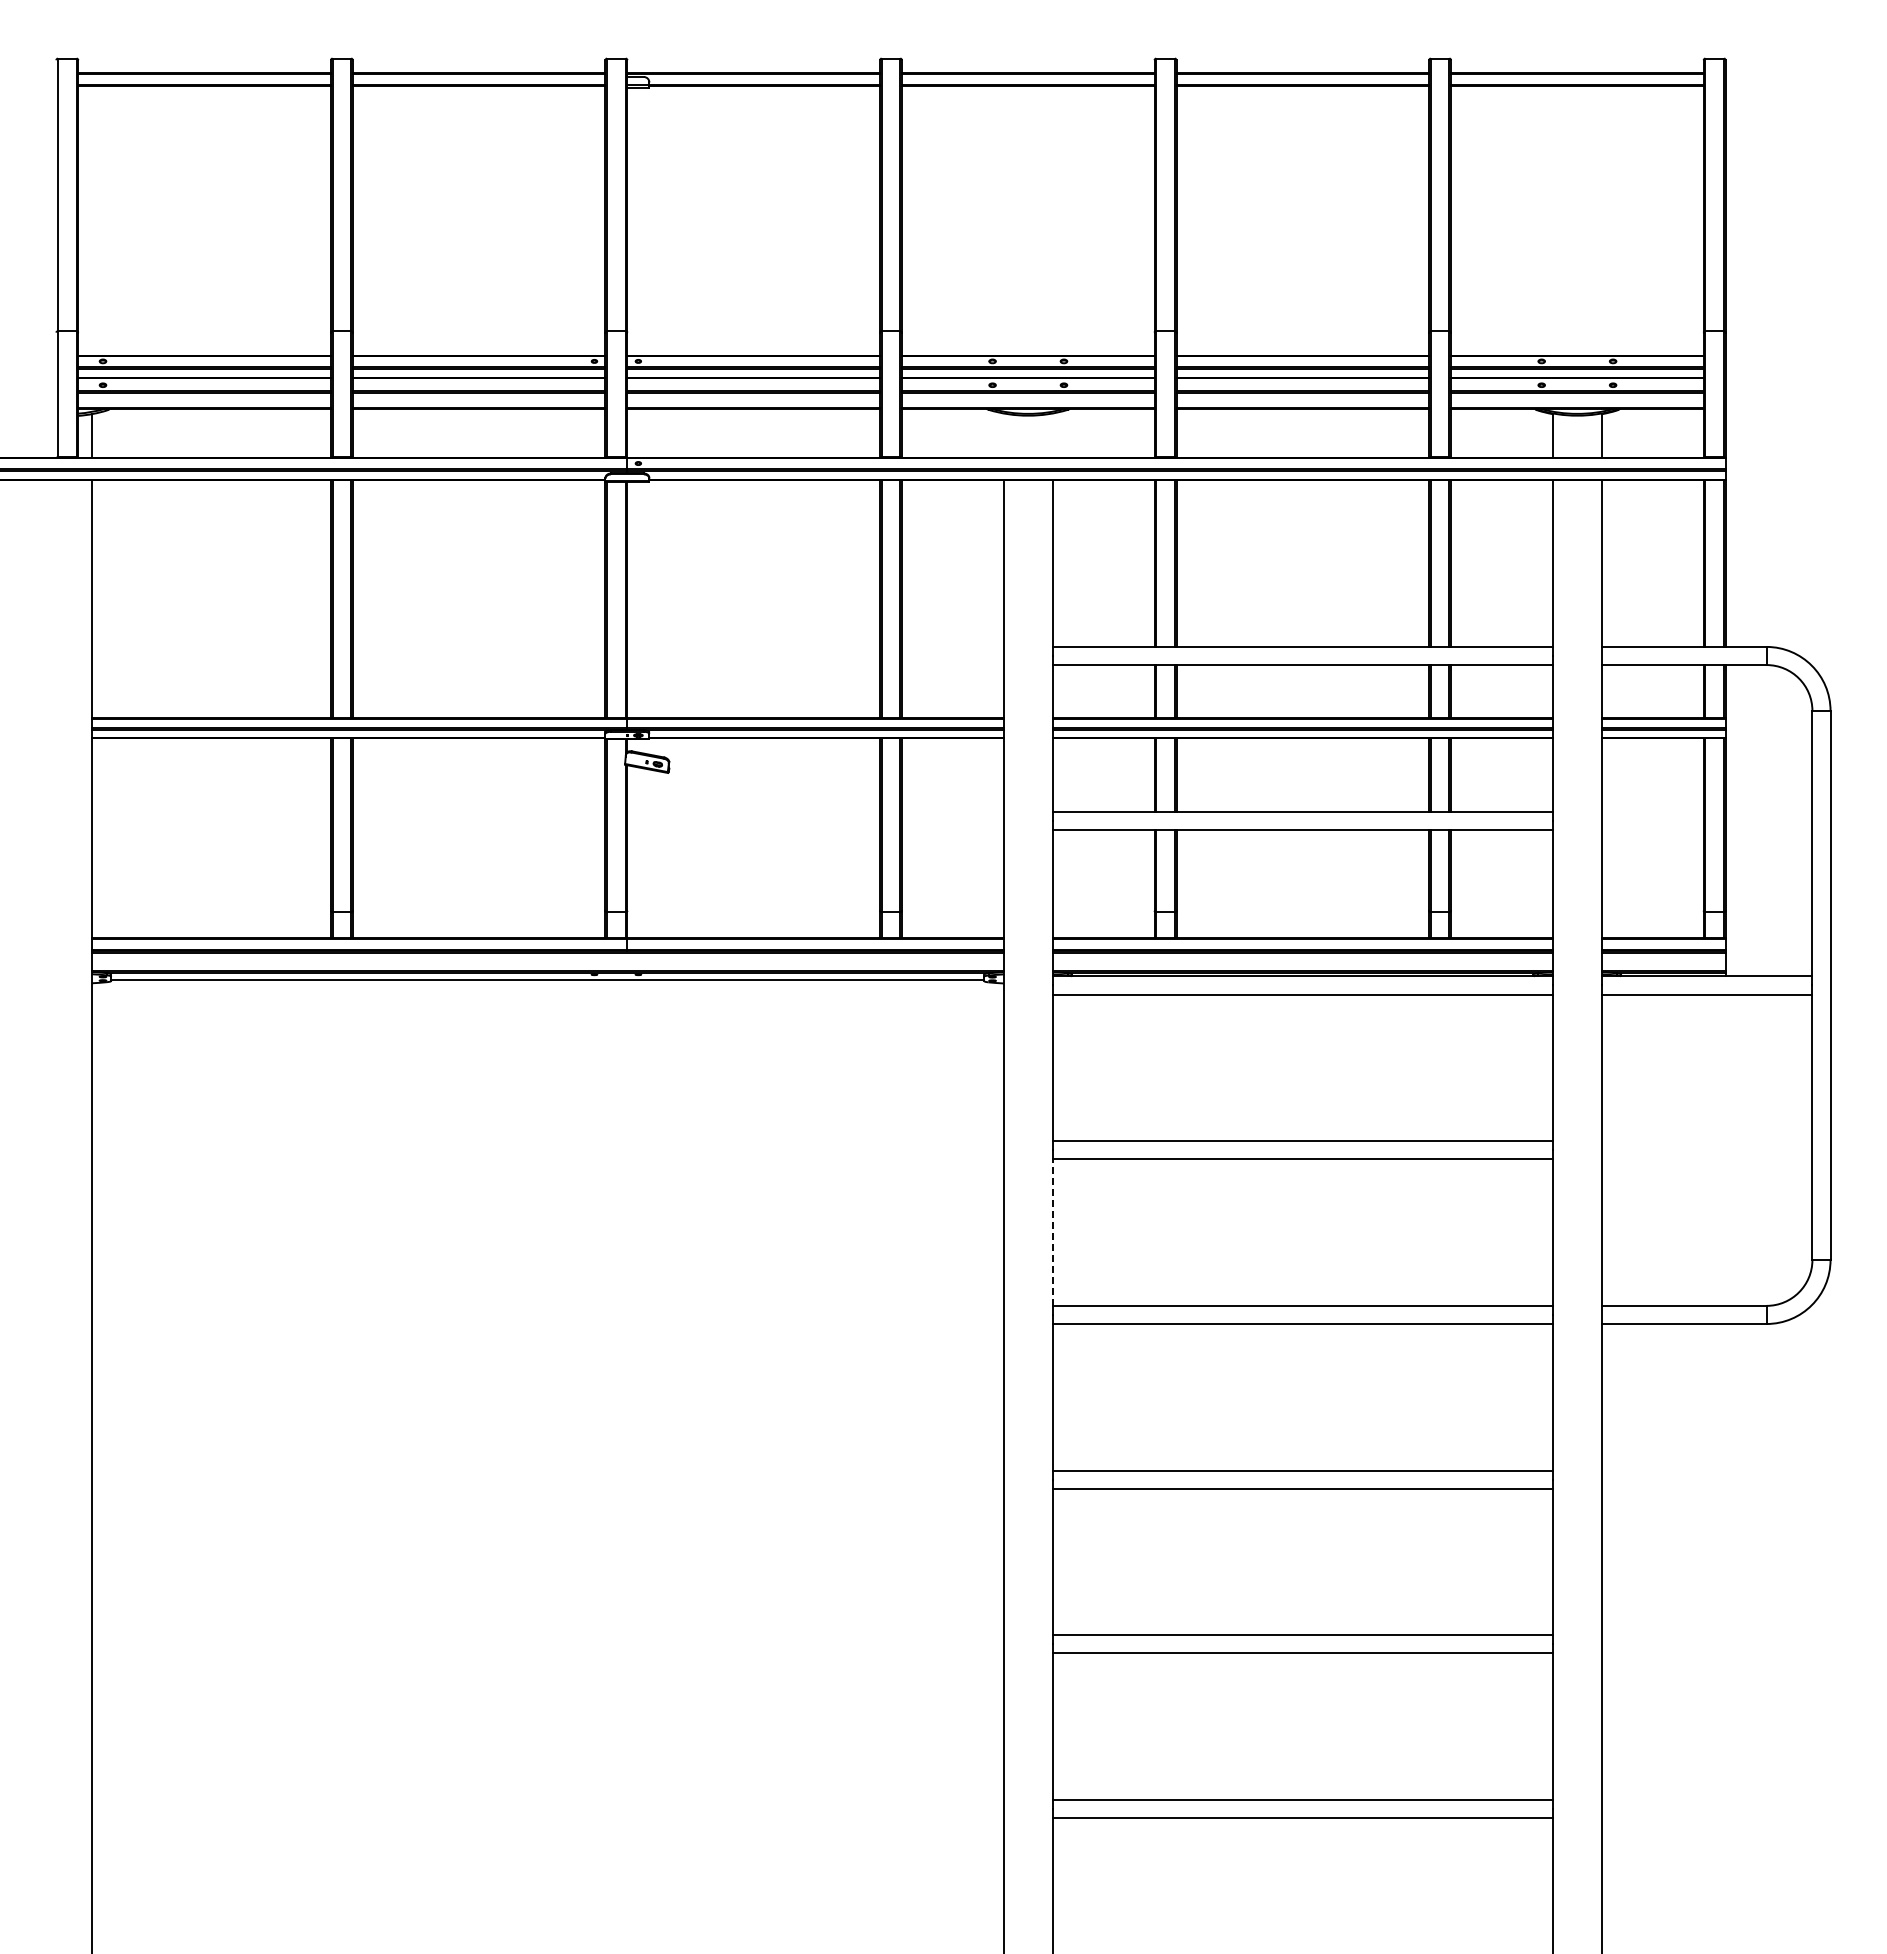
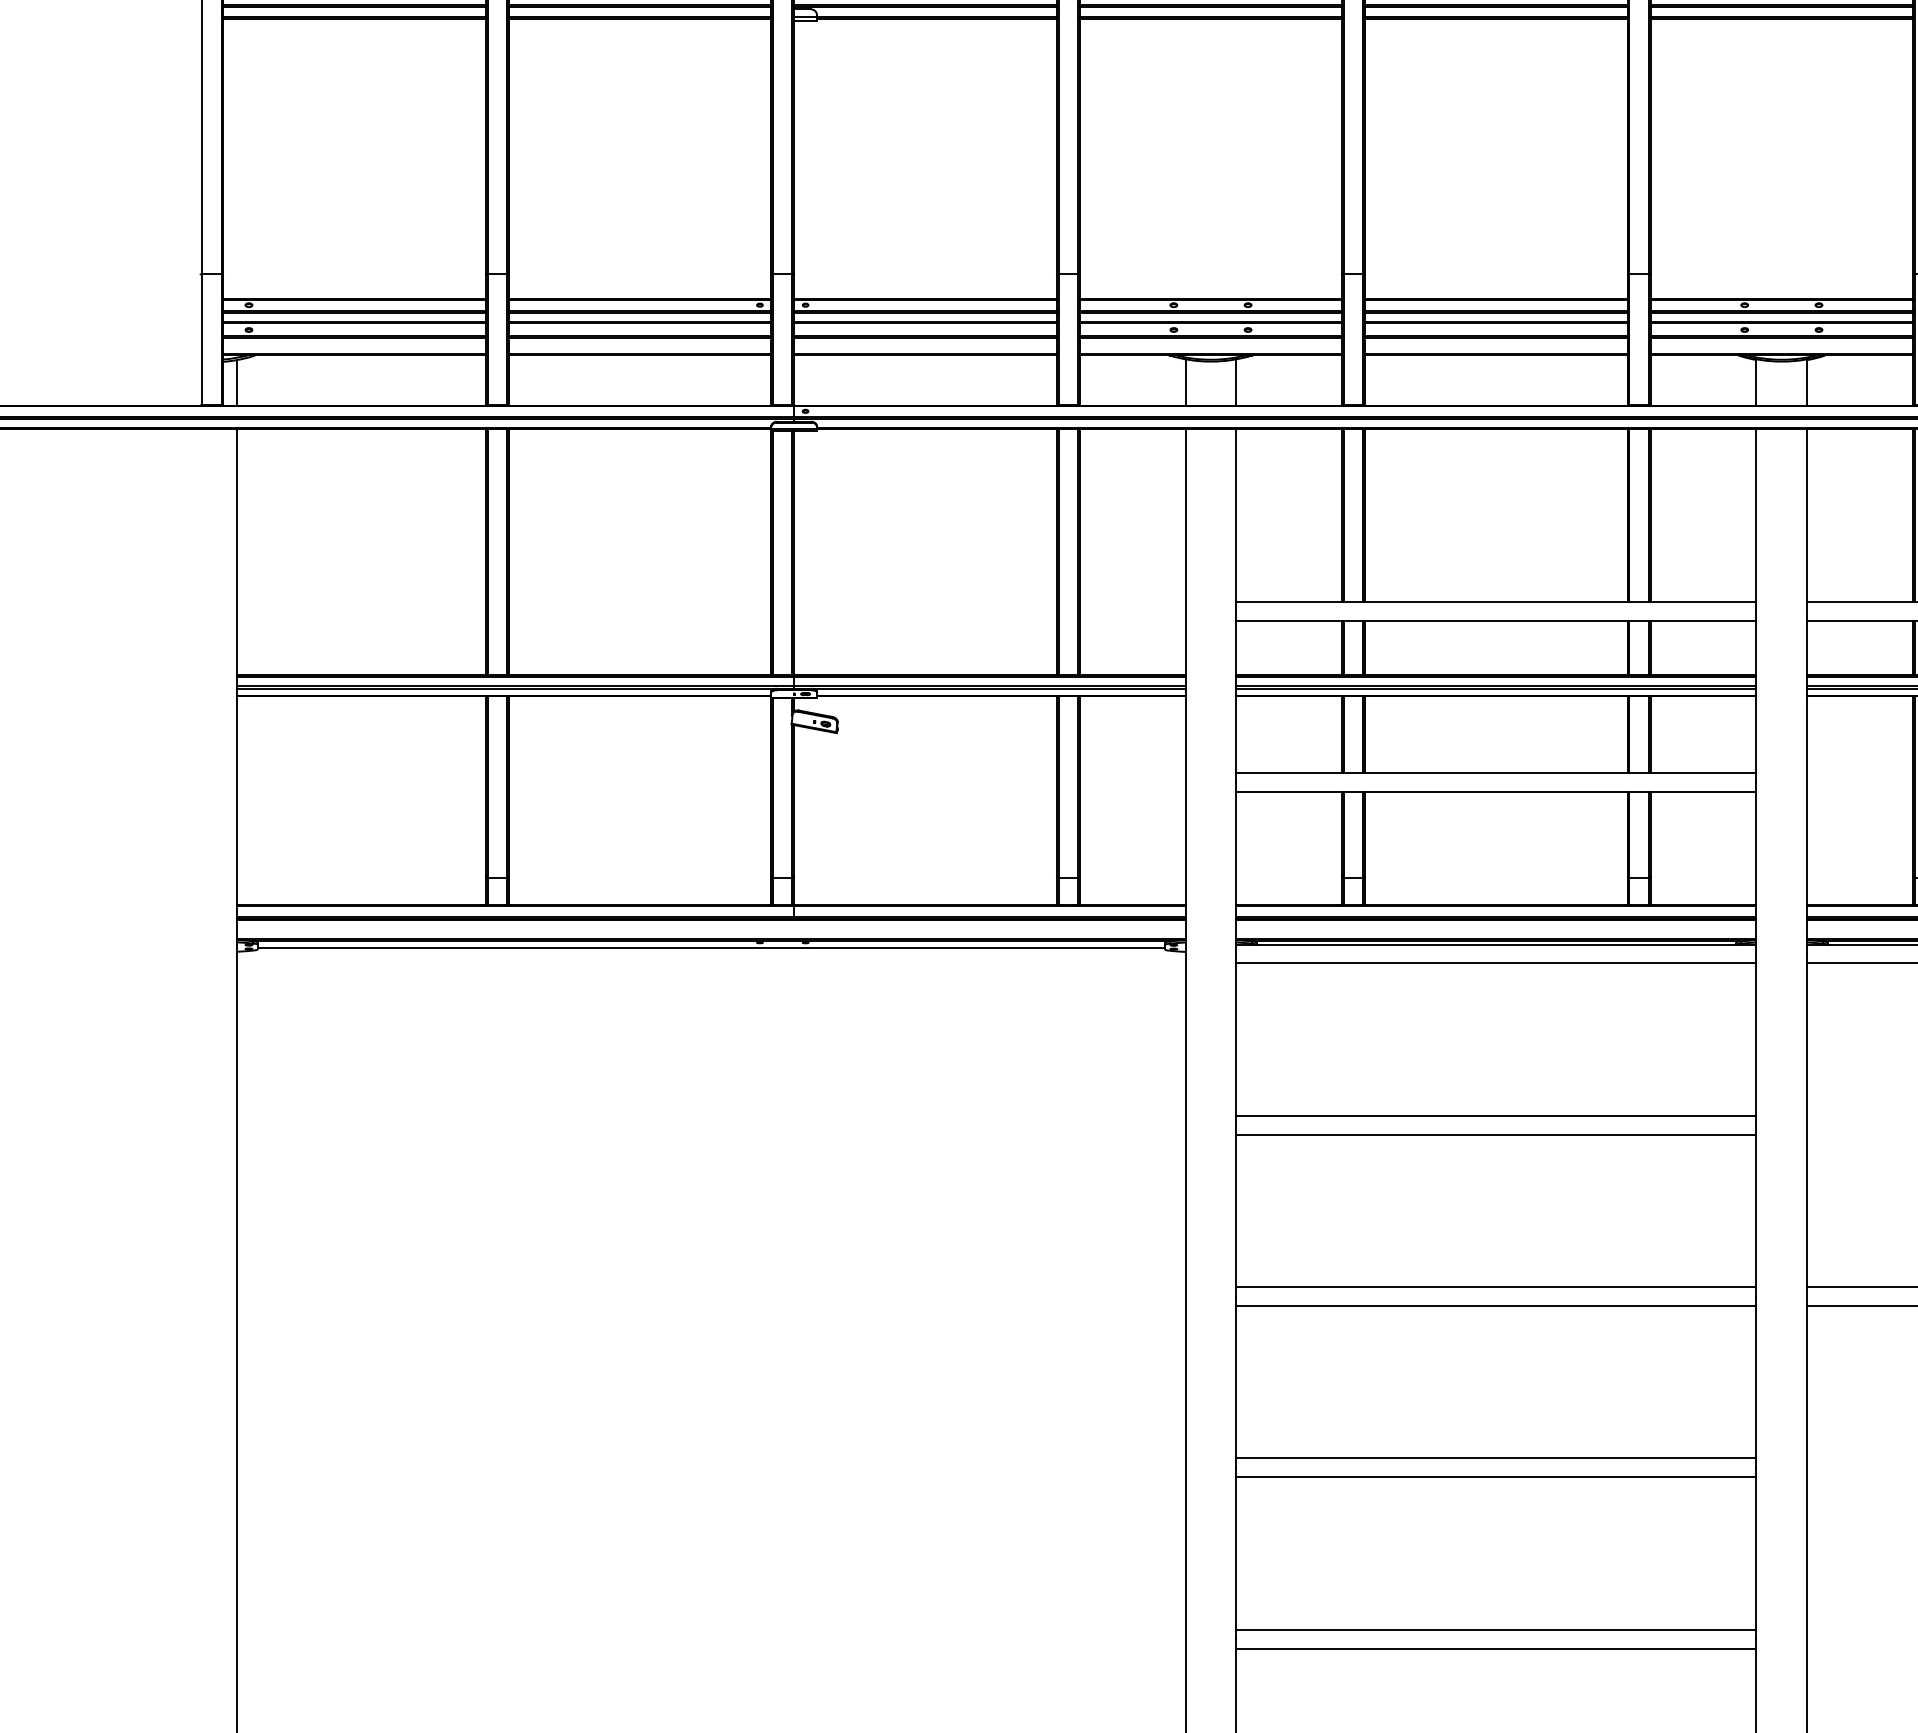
line: (1003, 435) -> (1185, 382), added
line: (1052, 435) -> (1236, 382), added
line: (1052, 1232) -> (1236, 1210), dashed -> solid

